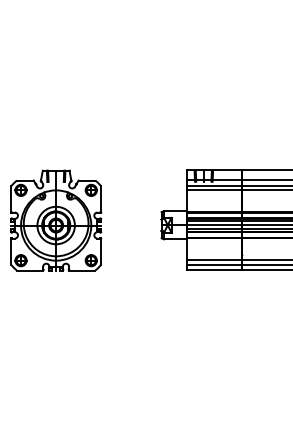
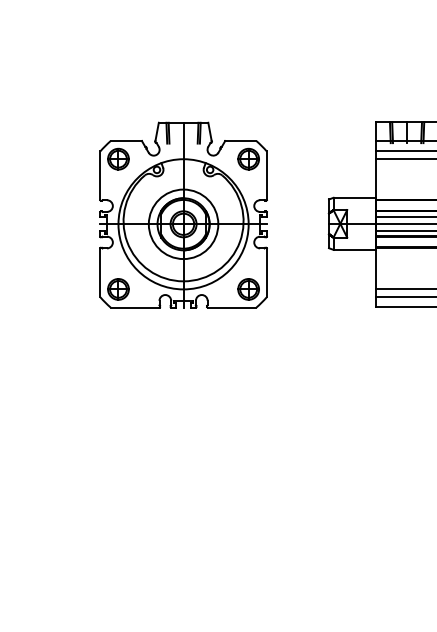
part: (56, 220) -> (184, 214), moved

